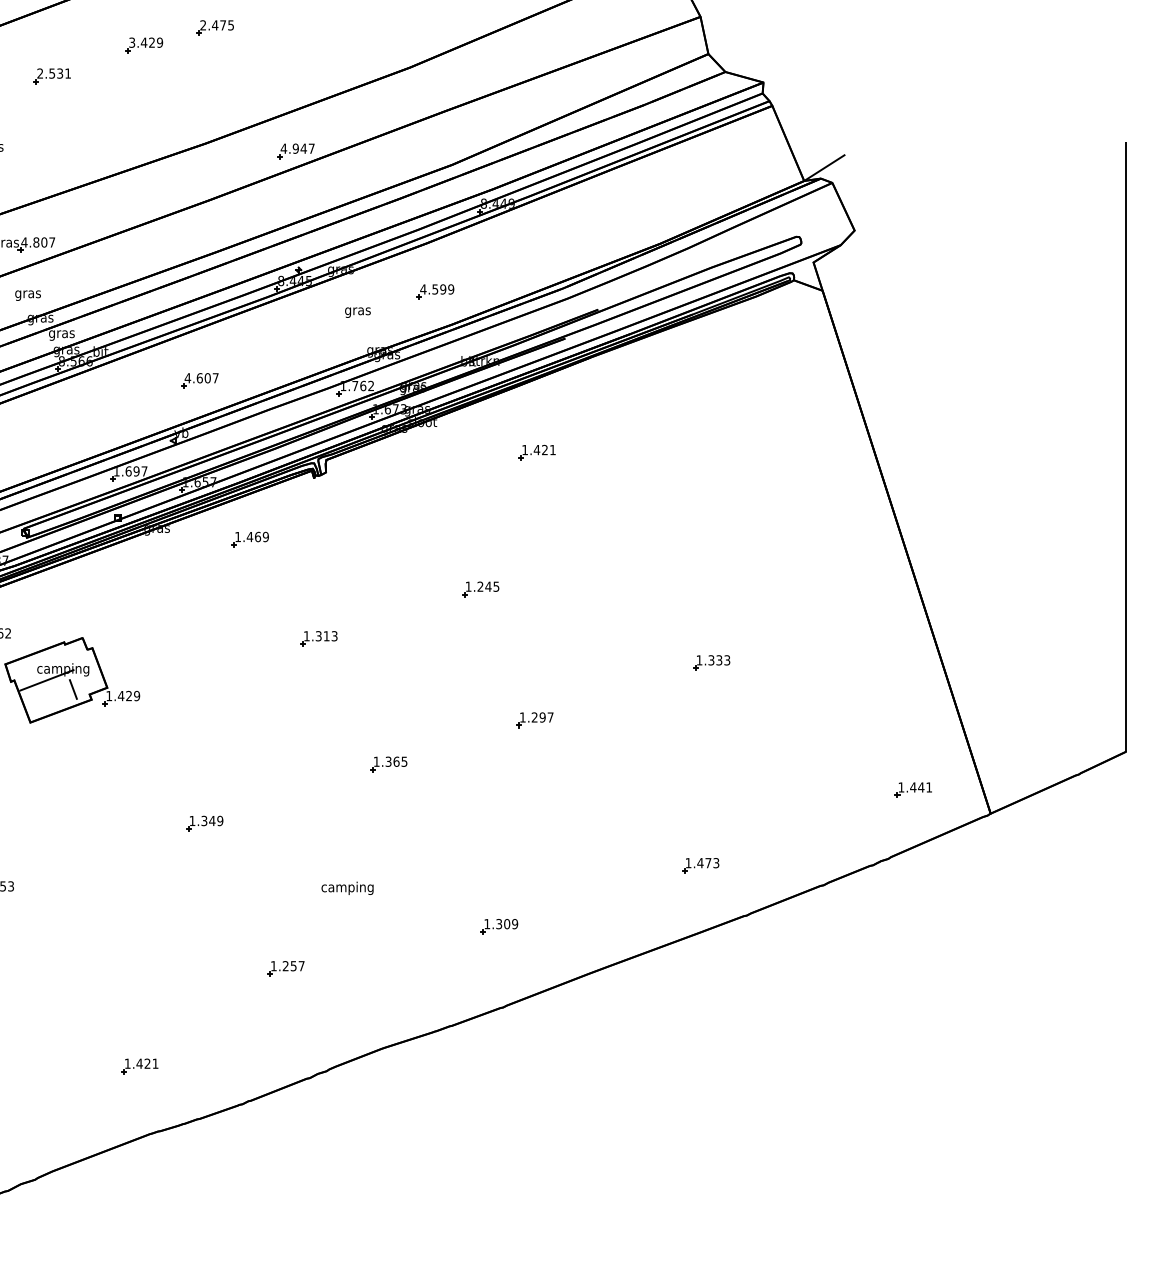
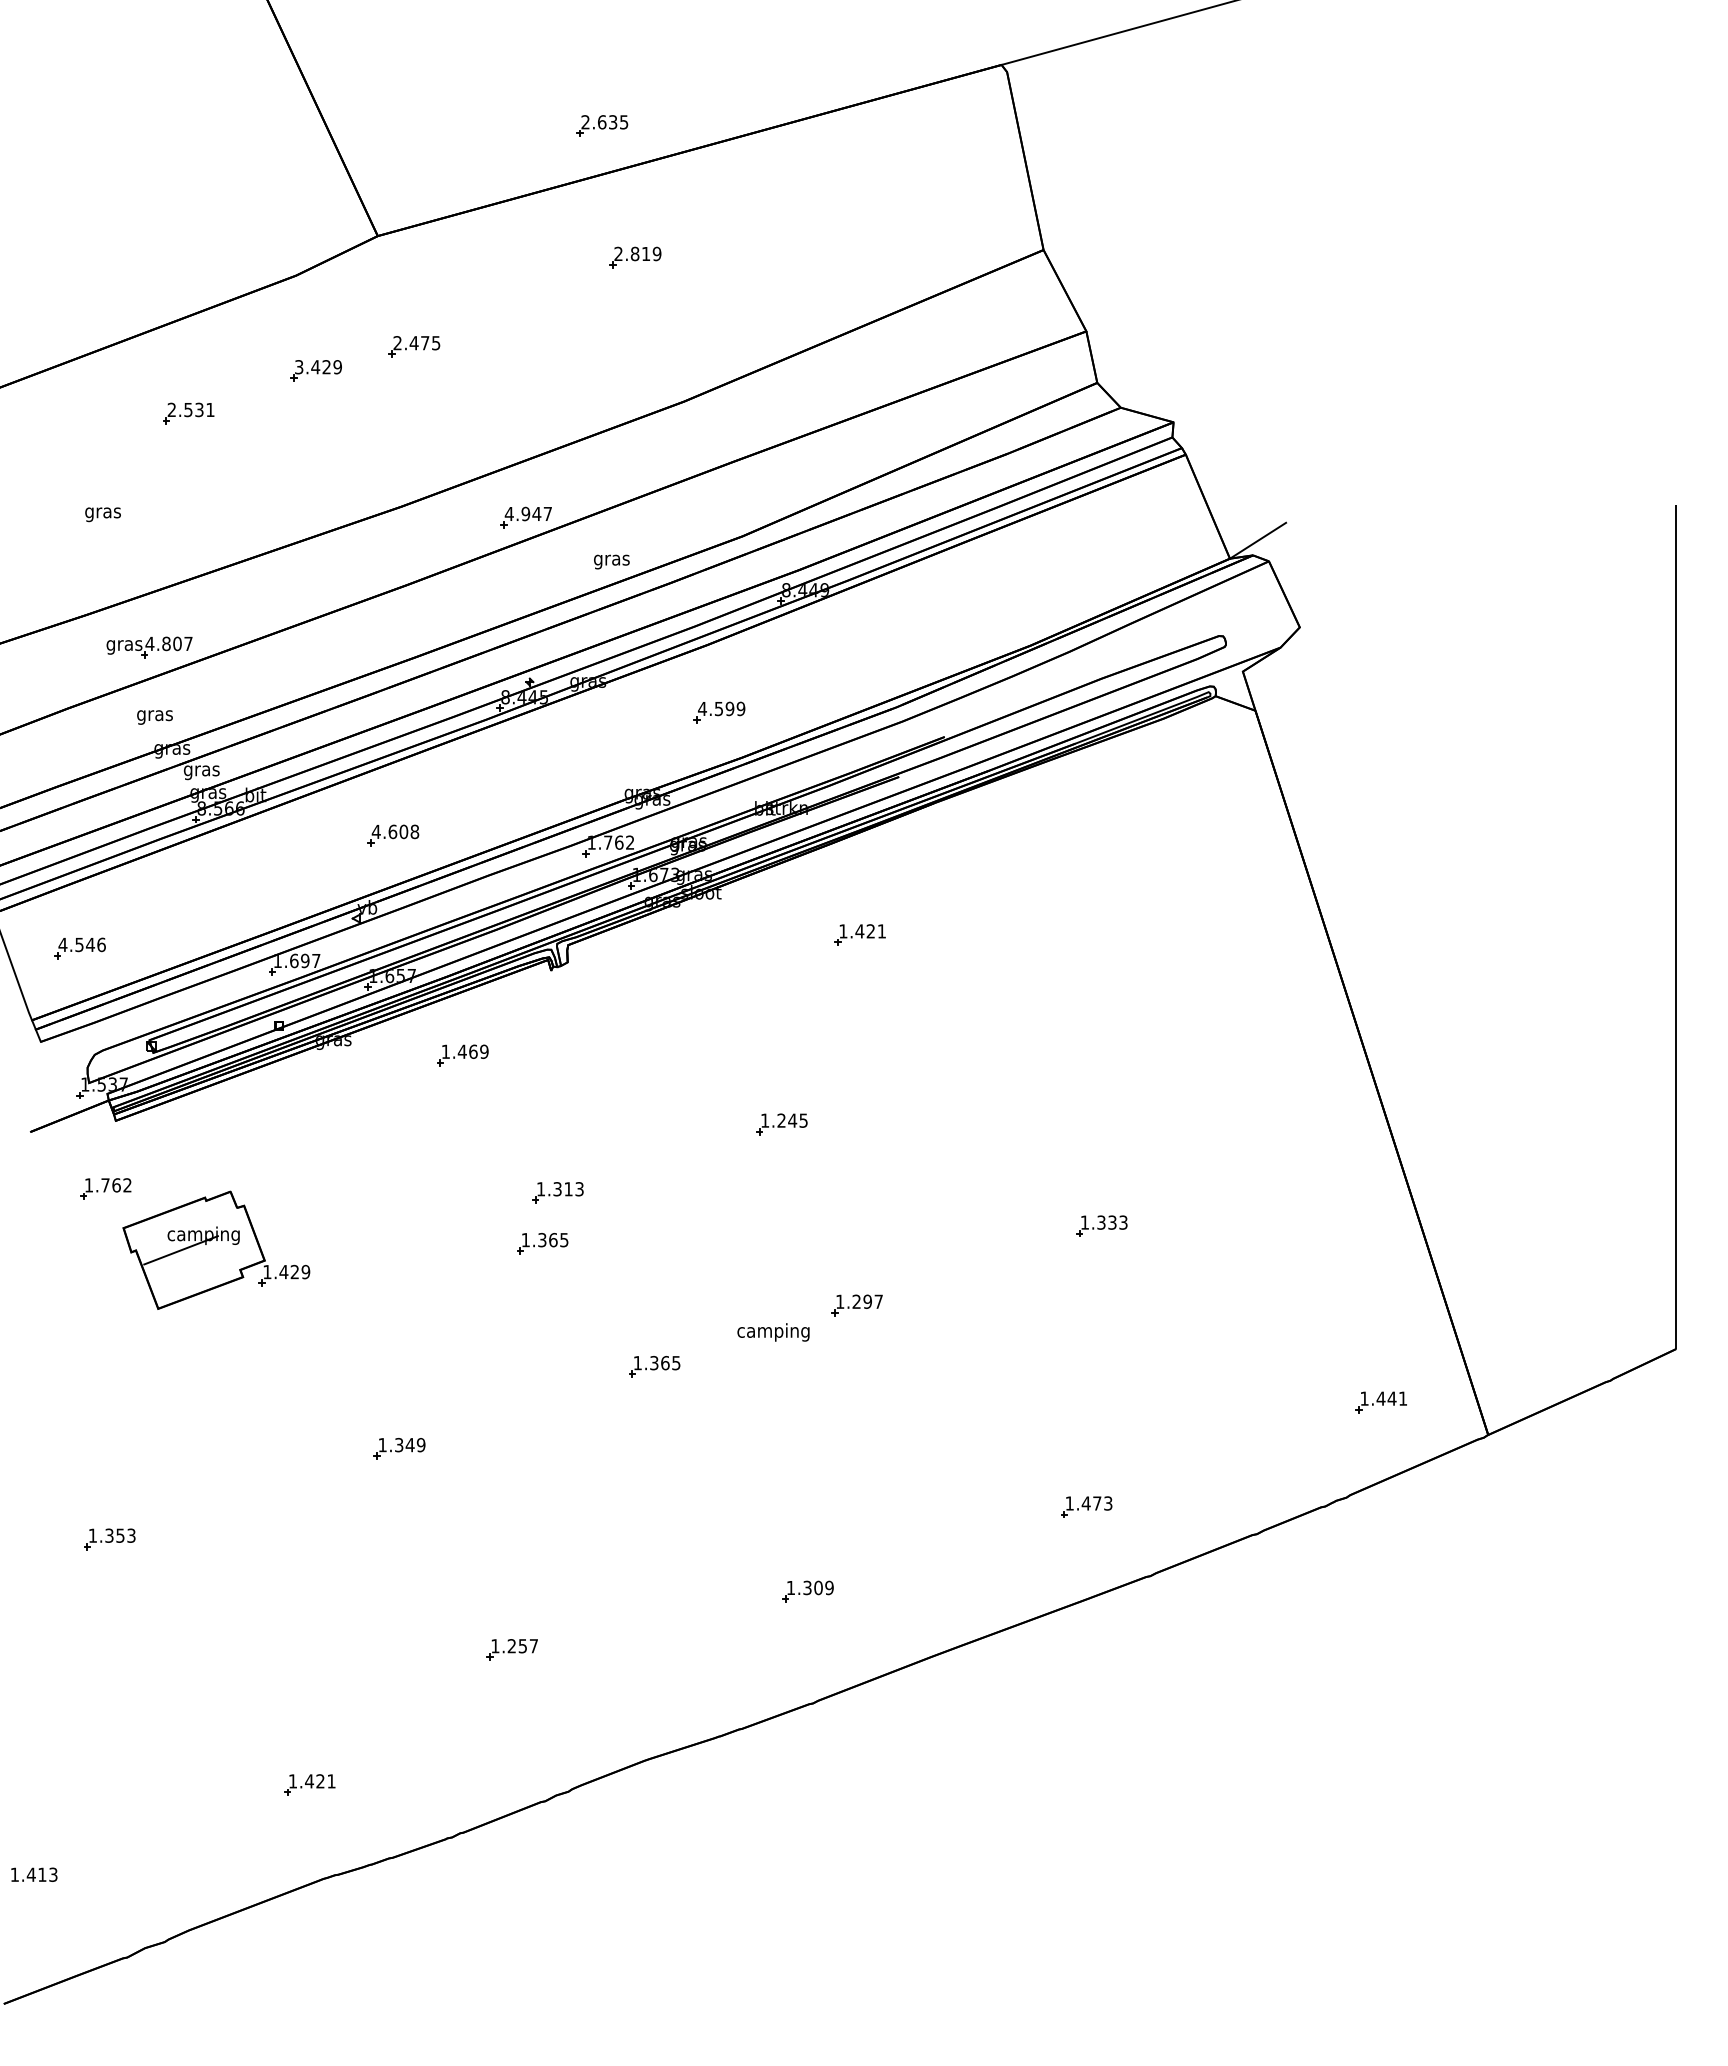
text: (357, 312) -> (611, 561), moved
text: (215, 377) -> (414, 831), 4.607 -> 4.608
part: (307, 675) -> (542, 1243), added
line: (73, 689) -> (217, 1263), removed
text: (347, 888) -> (773, 1332), moved

